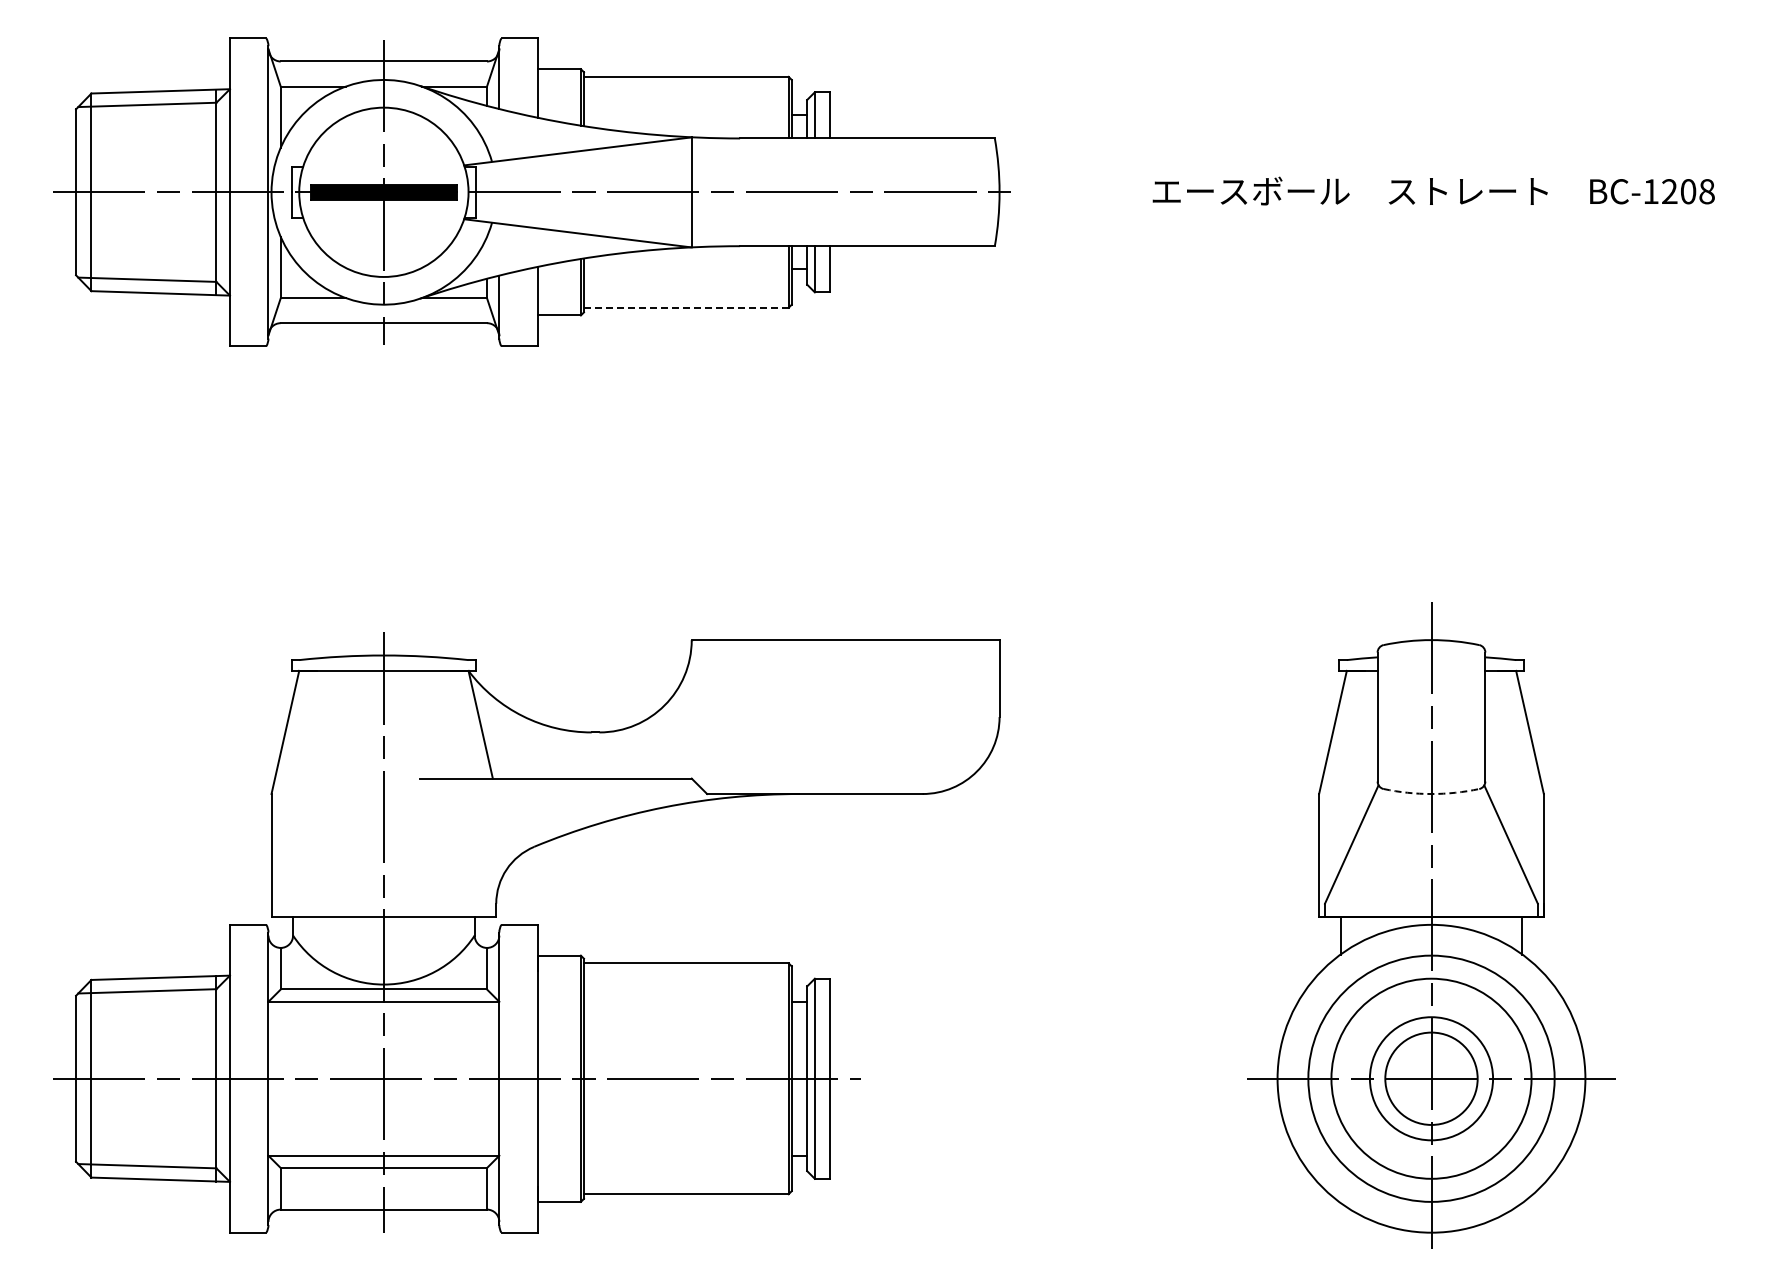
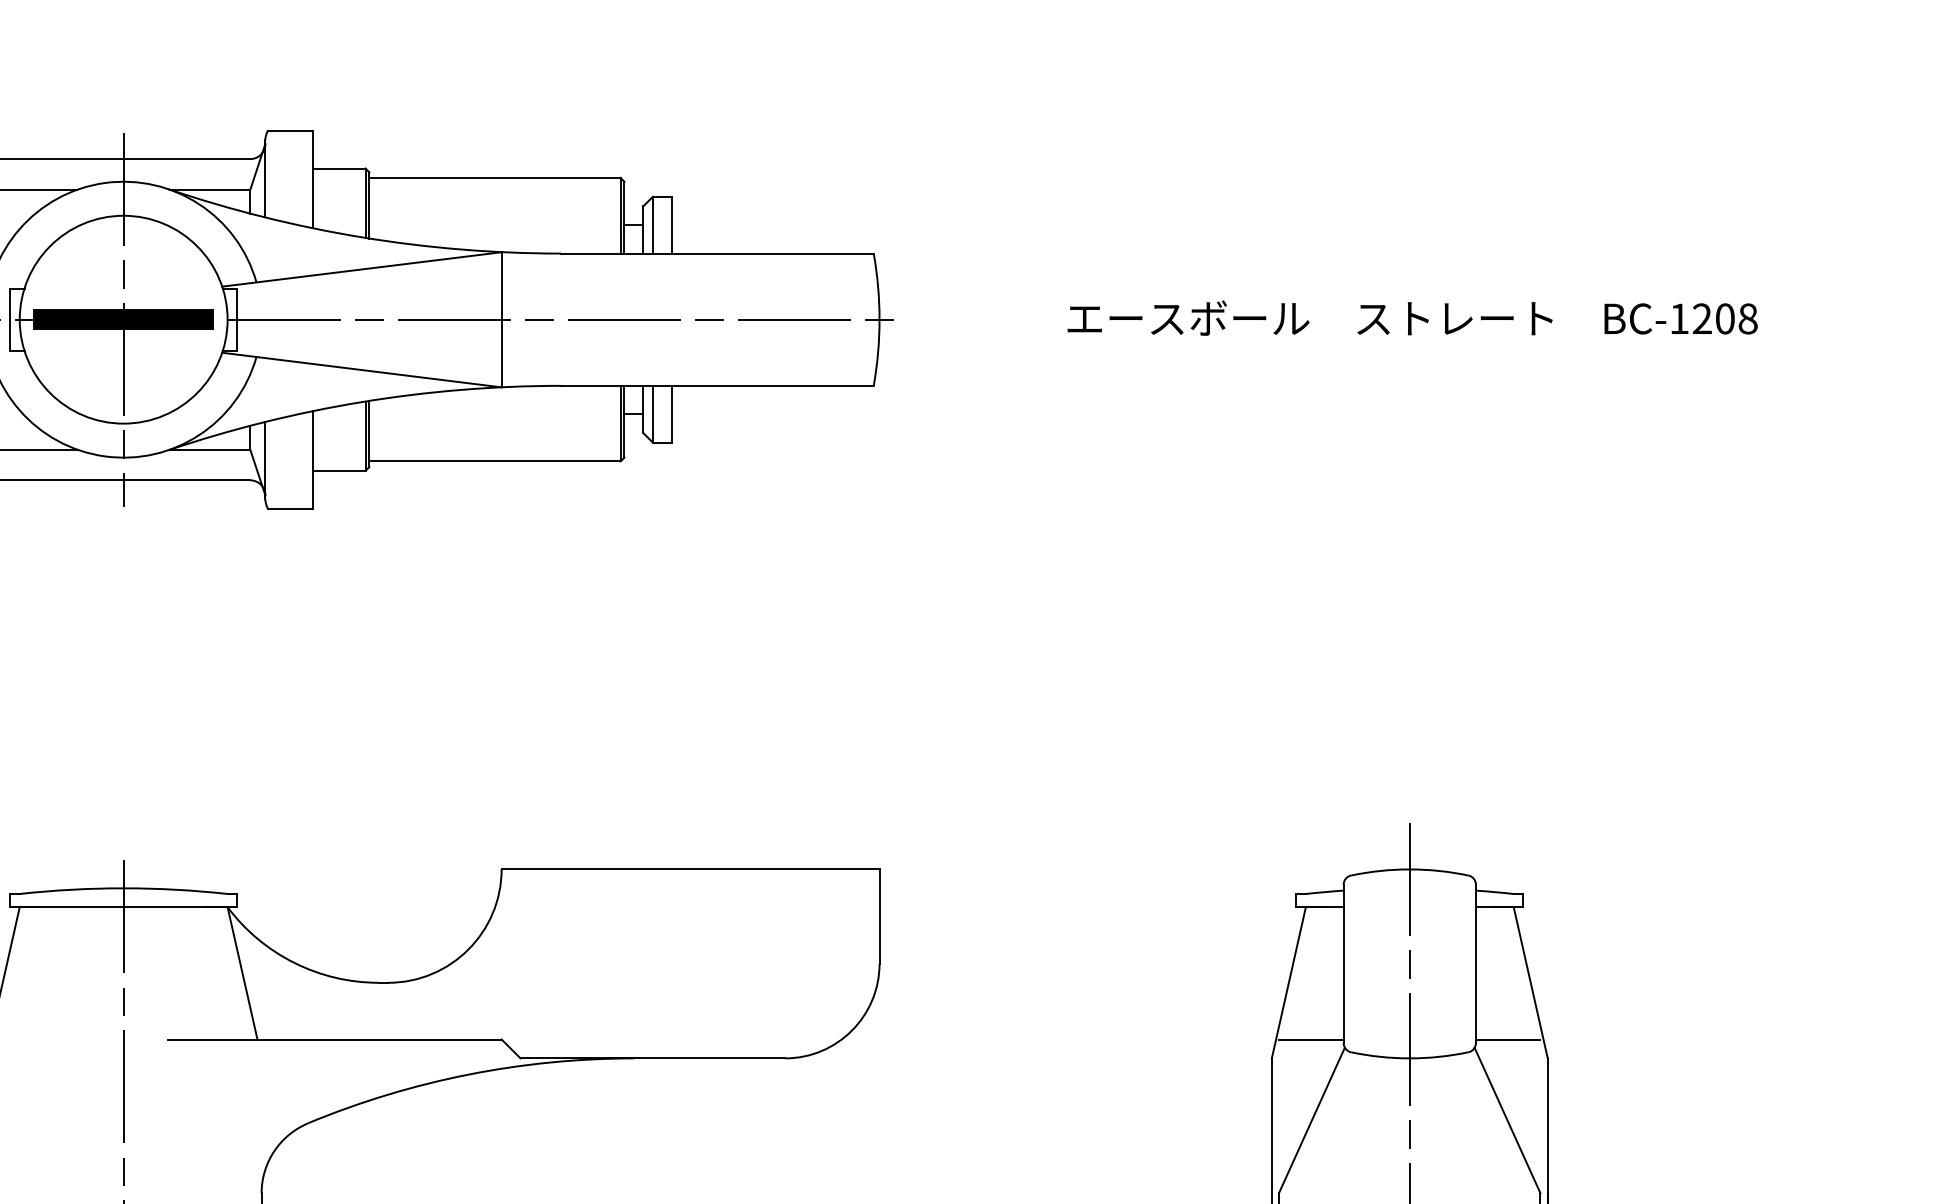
line: (686, 307) -> (495, 461), dashed -> solid
line: (1350, 778) -> (1310, 1039), added
line: (1511, 778) -> (1508, 1039), added
arc: (1431, 794) -> (1409, 1058), dashed -> solid

